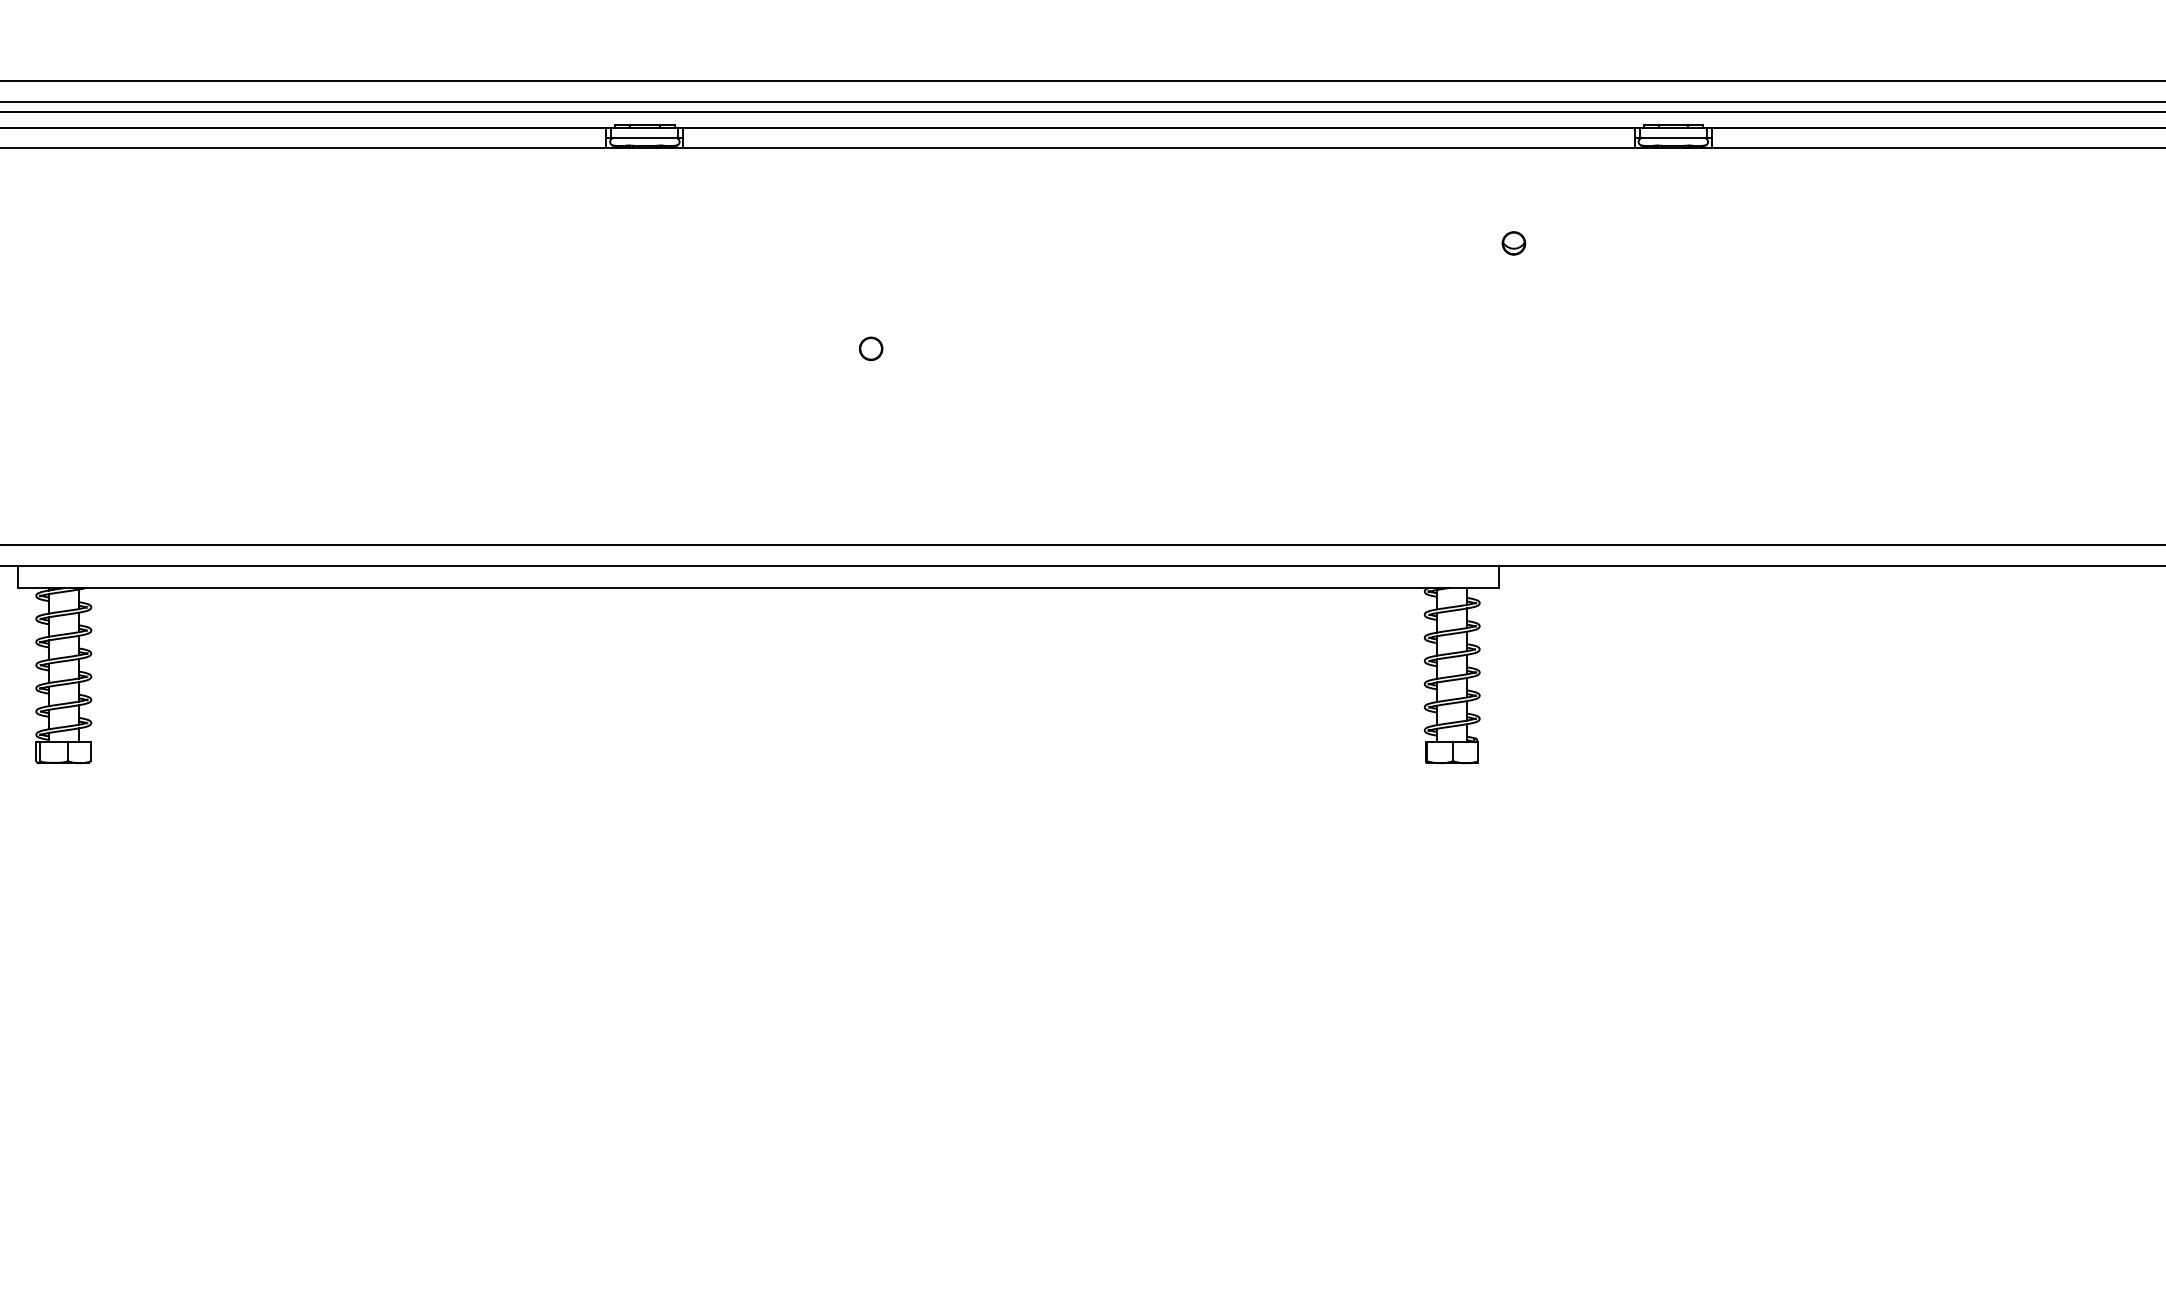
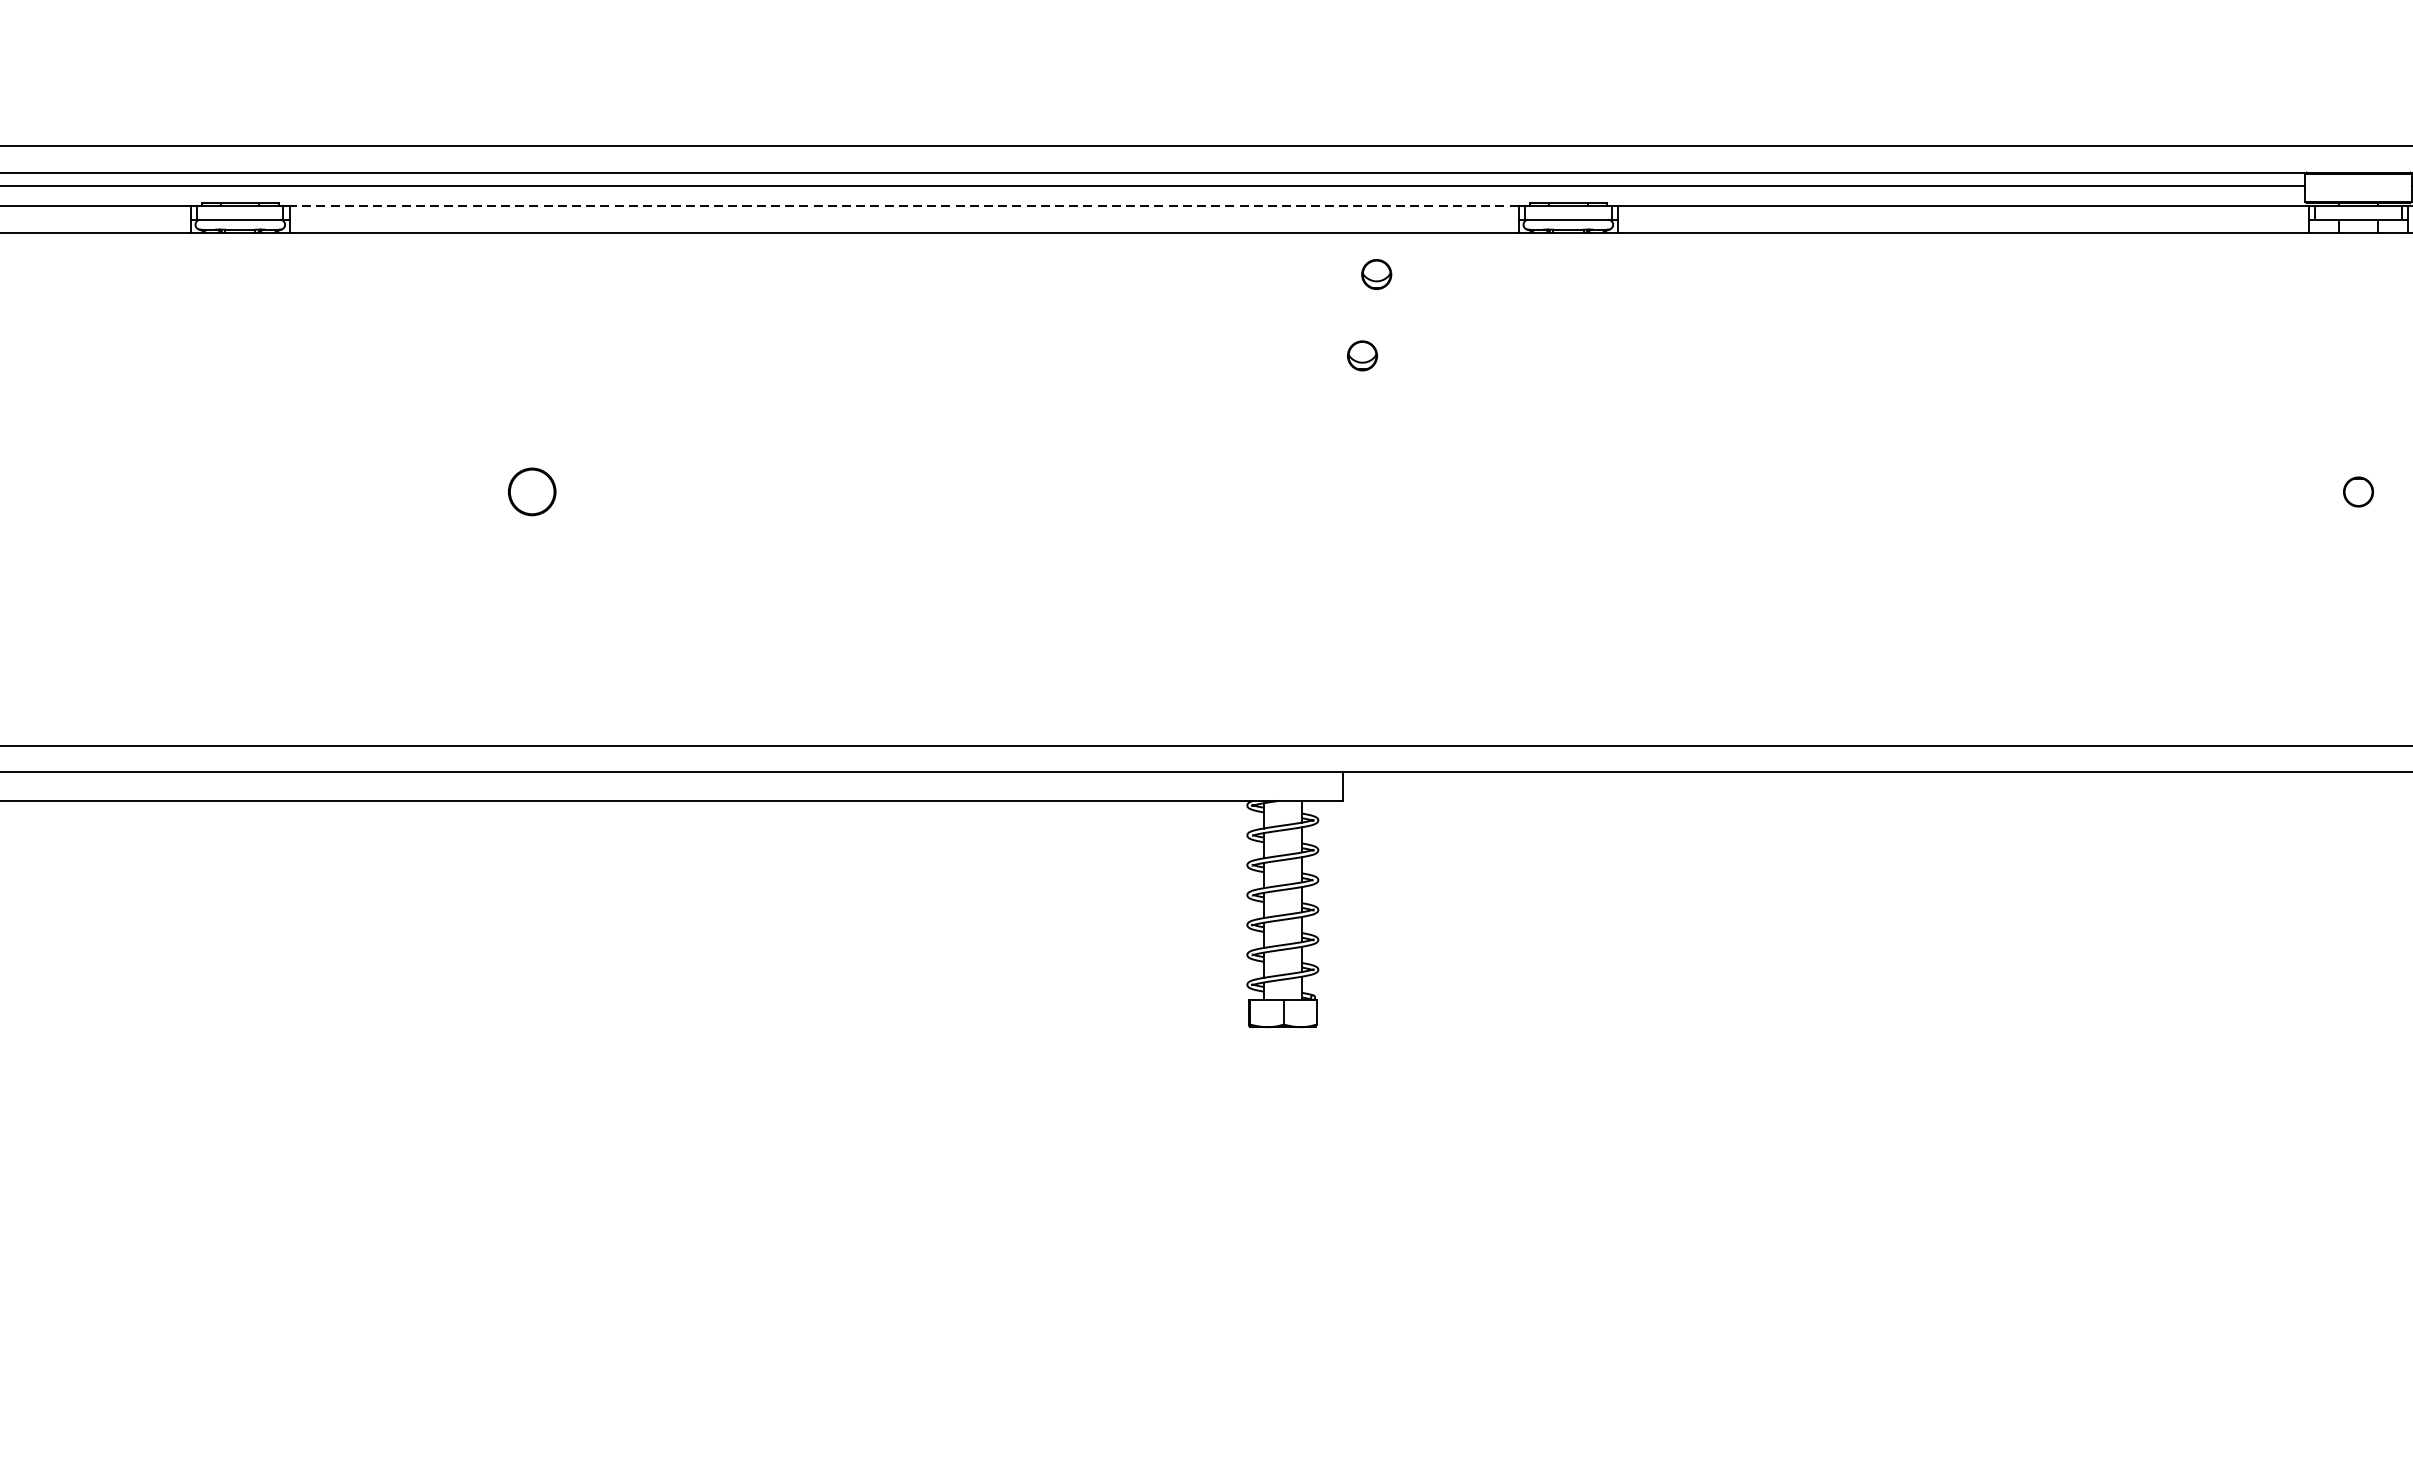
line: (1159, 127) -> (904, 206), solid -> dashed
part: (1524, 180) -> (1376, 274), added
part: (871, 348) -> (532, 491), size x1.6

